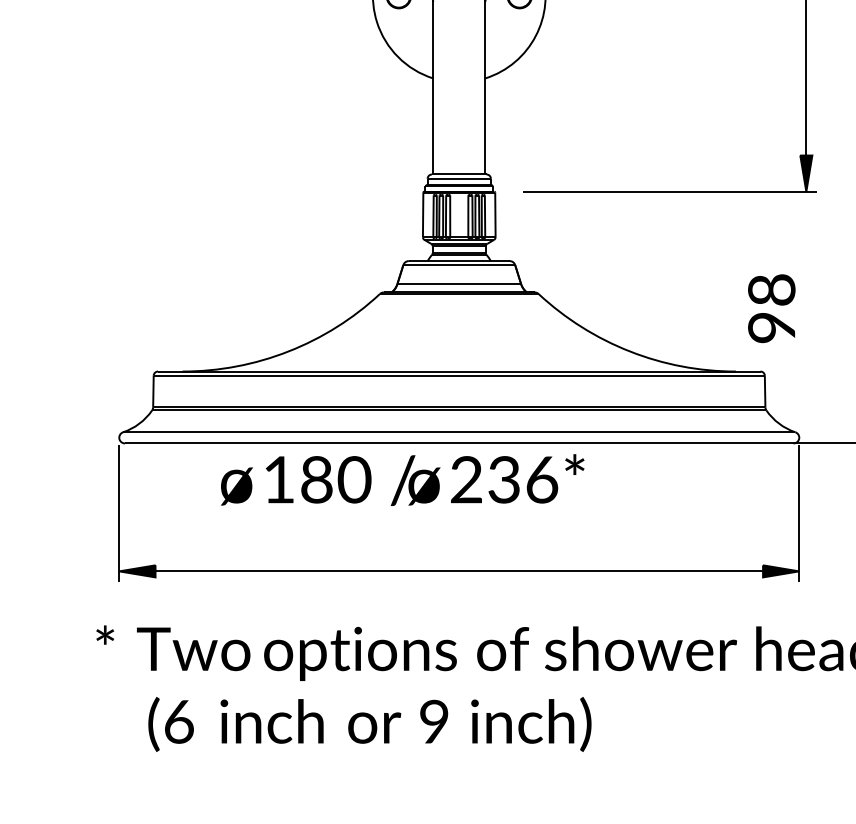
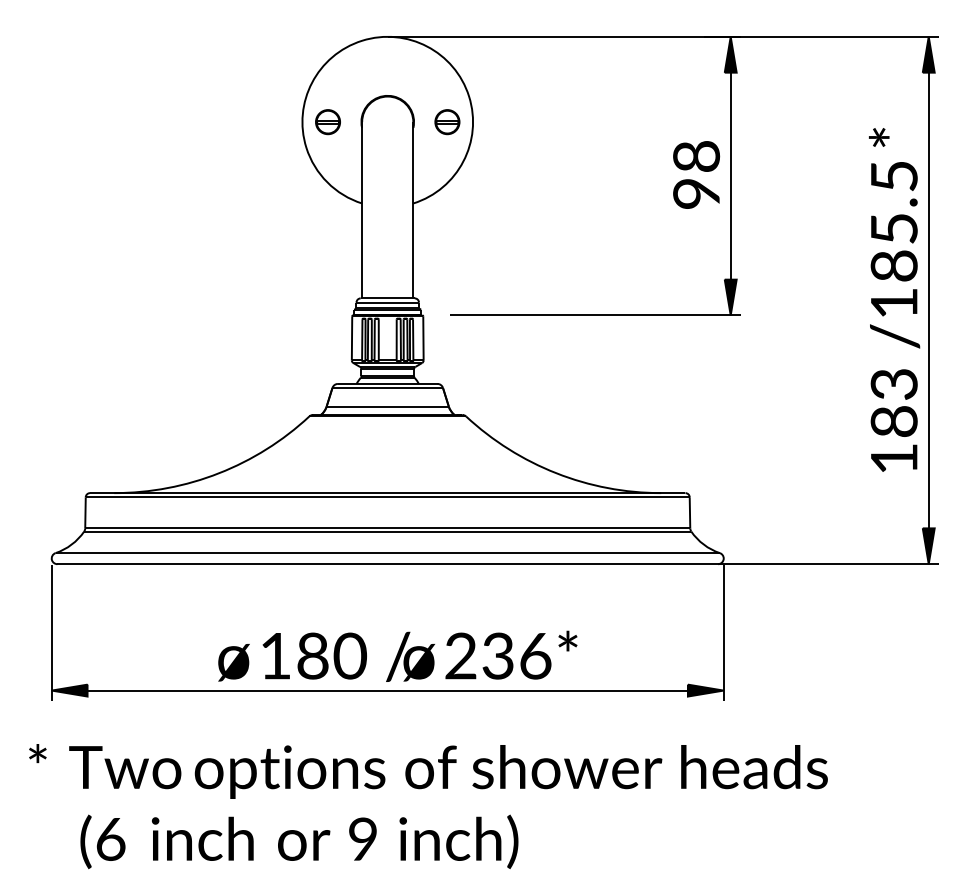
text: (771, 308) -> (696, 174), moved
text: (402, 479) -> (397, 655), moved

